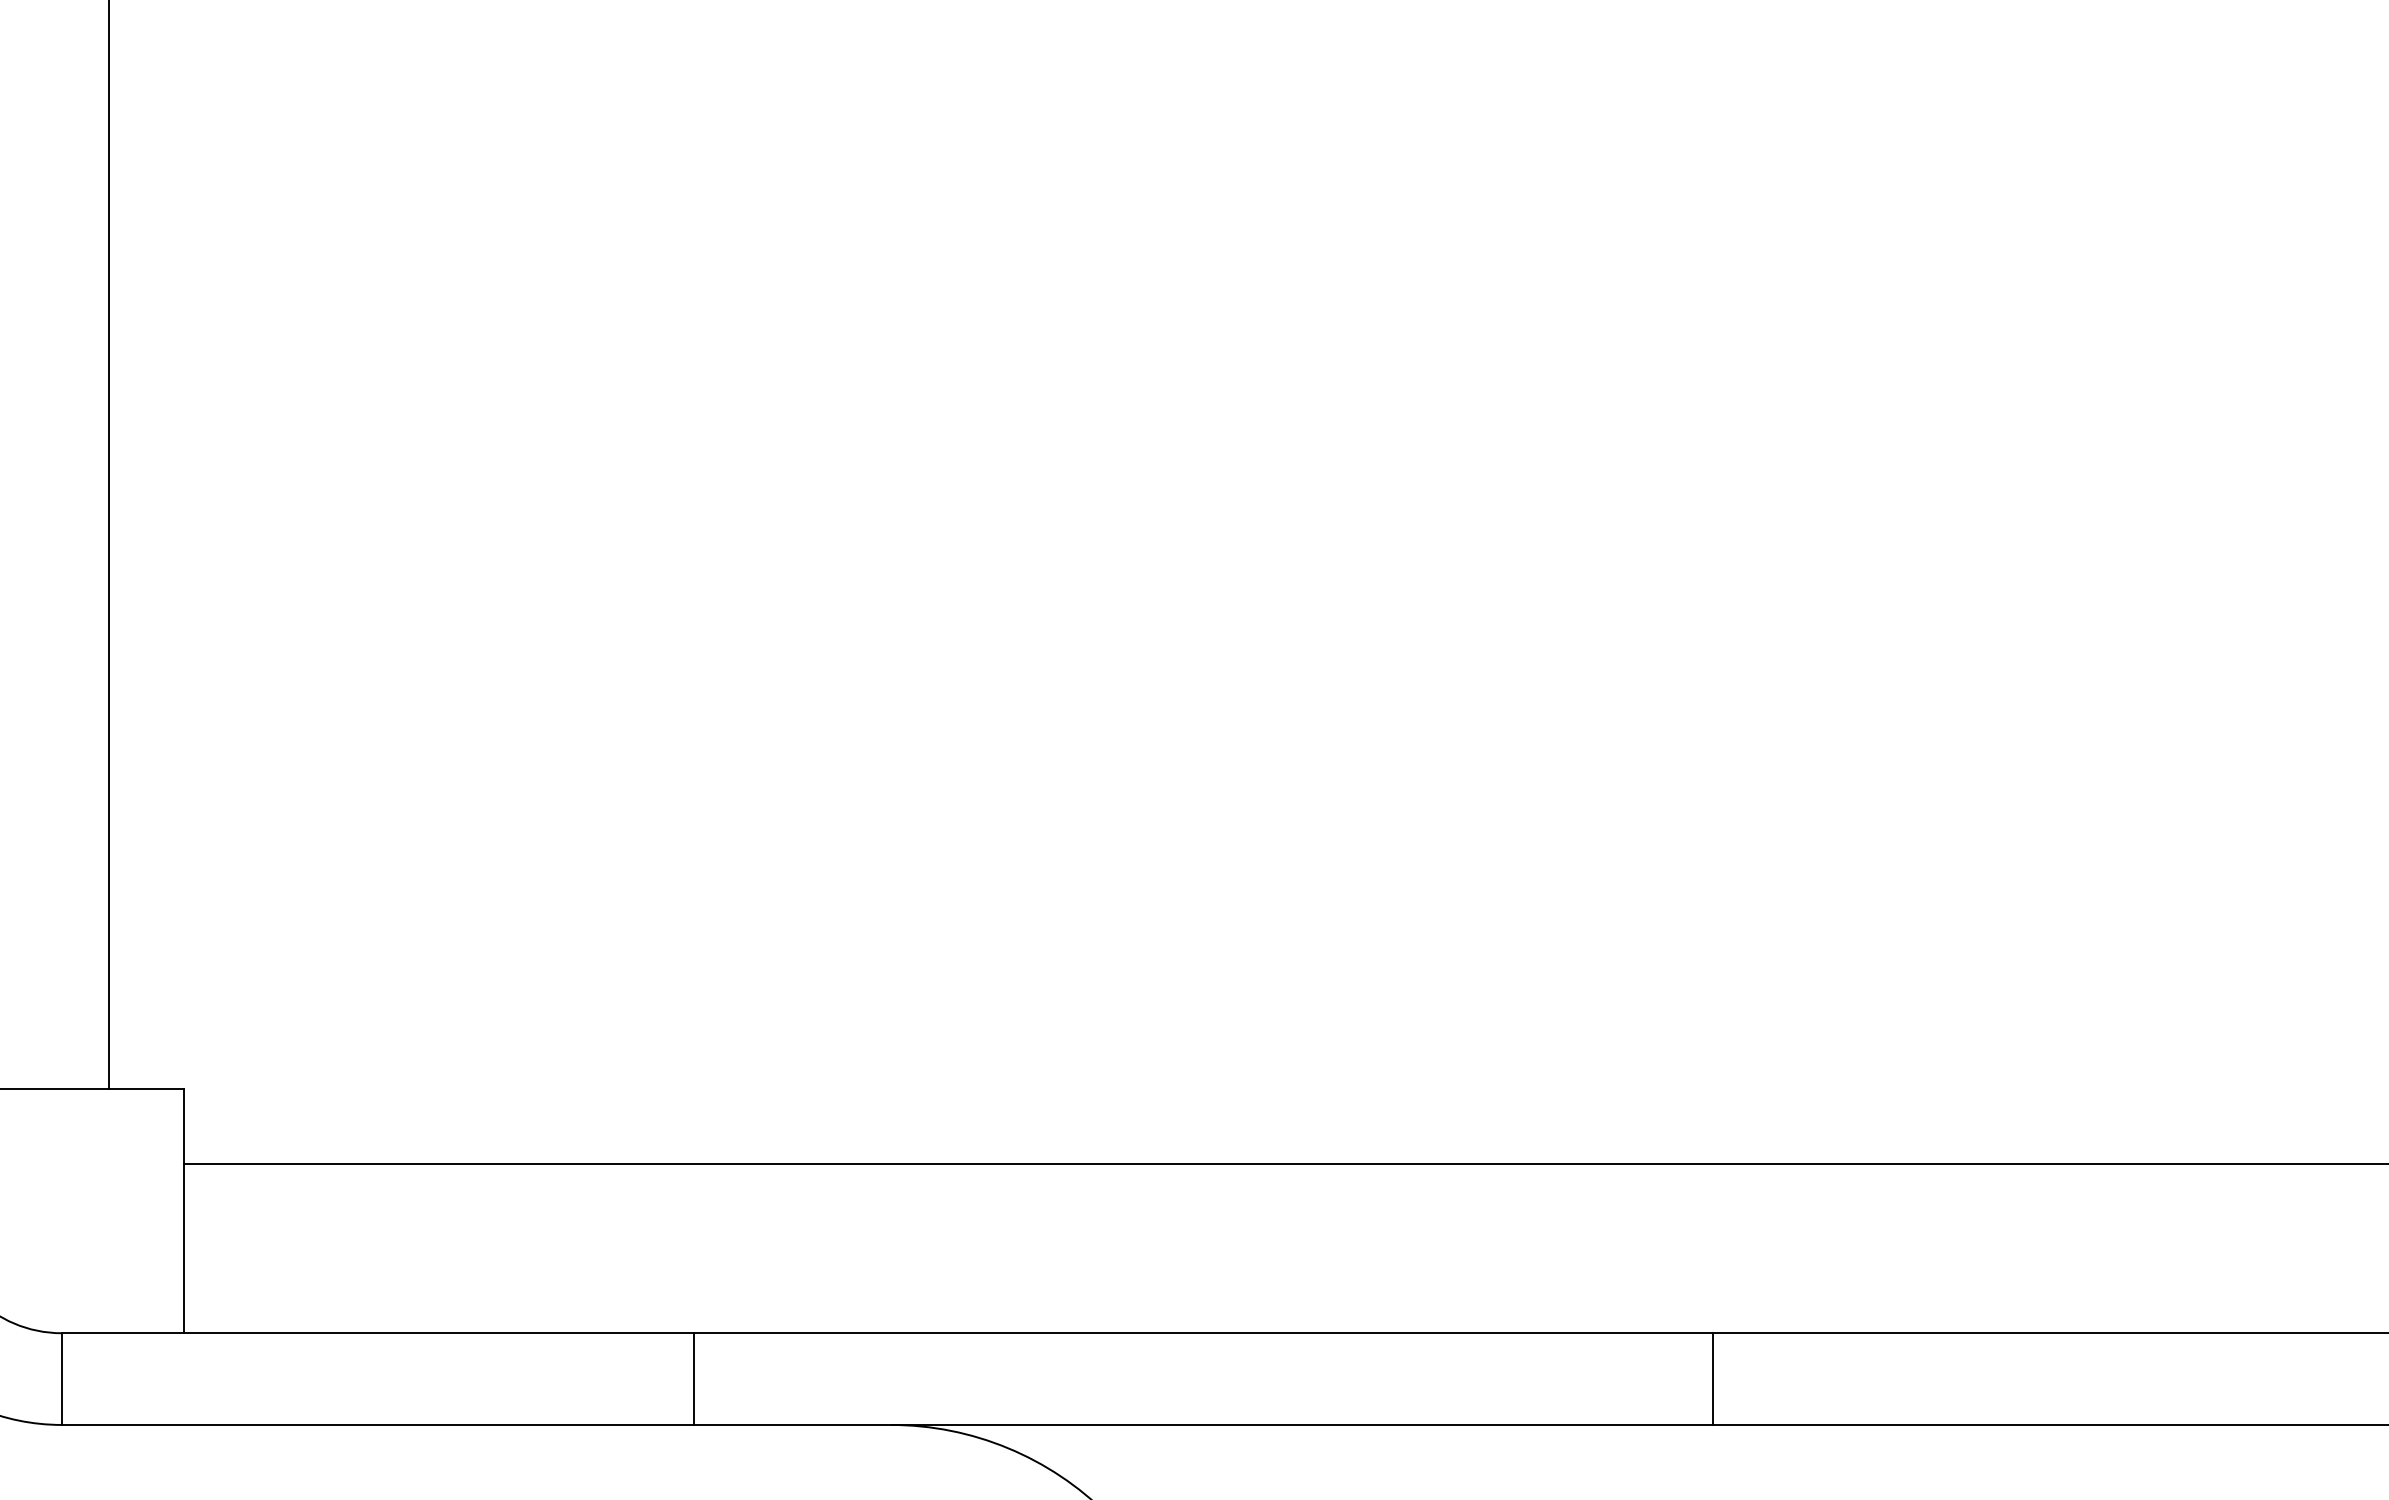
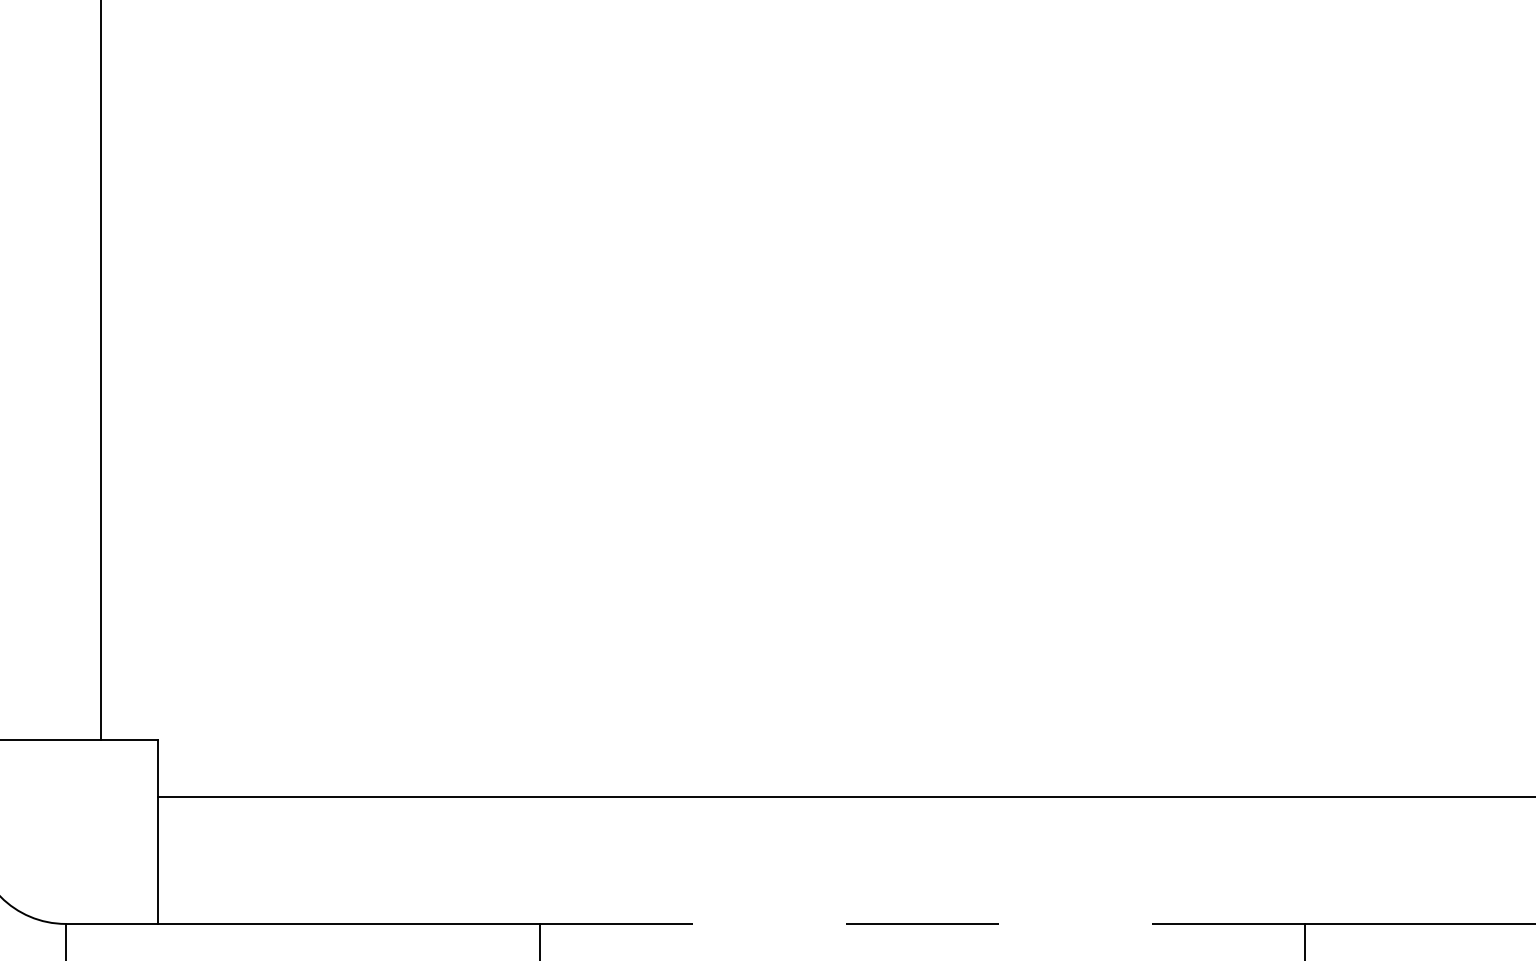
line: (1203, 1333) -> (922, 924), solid -> dashed

